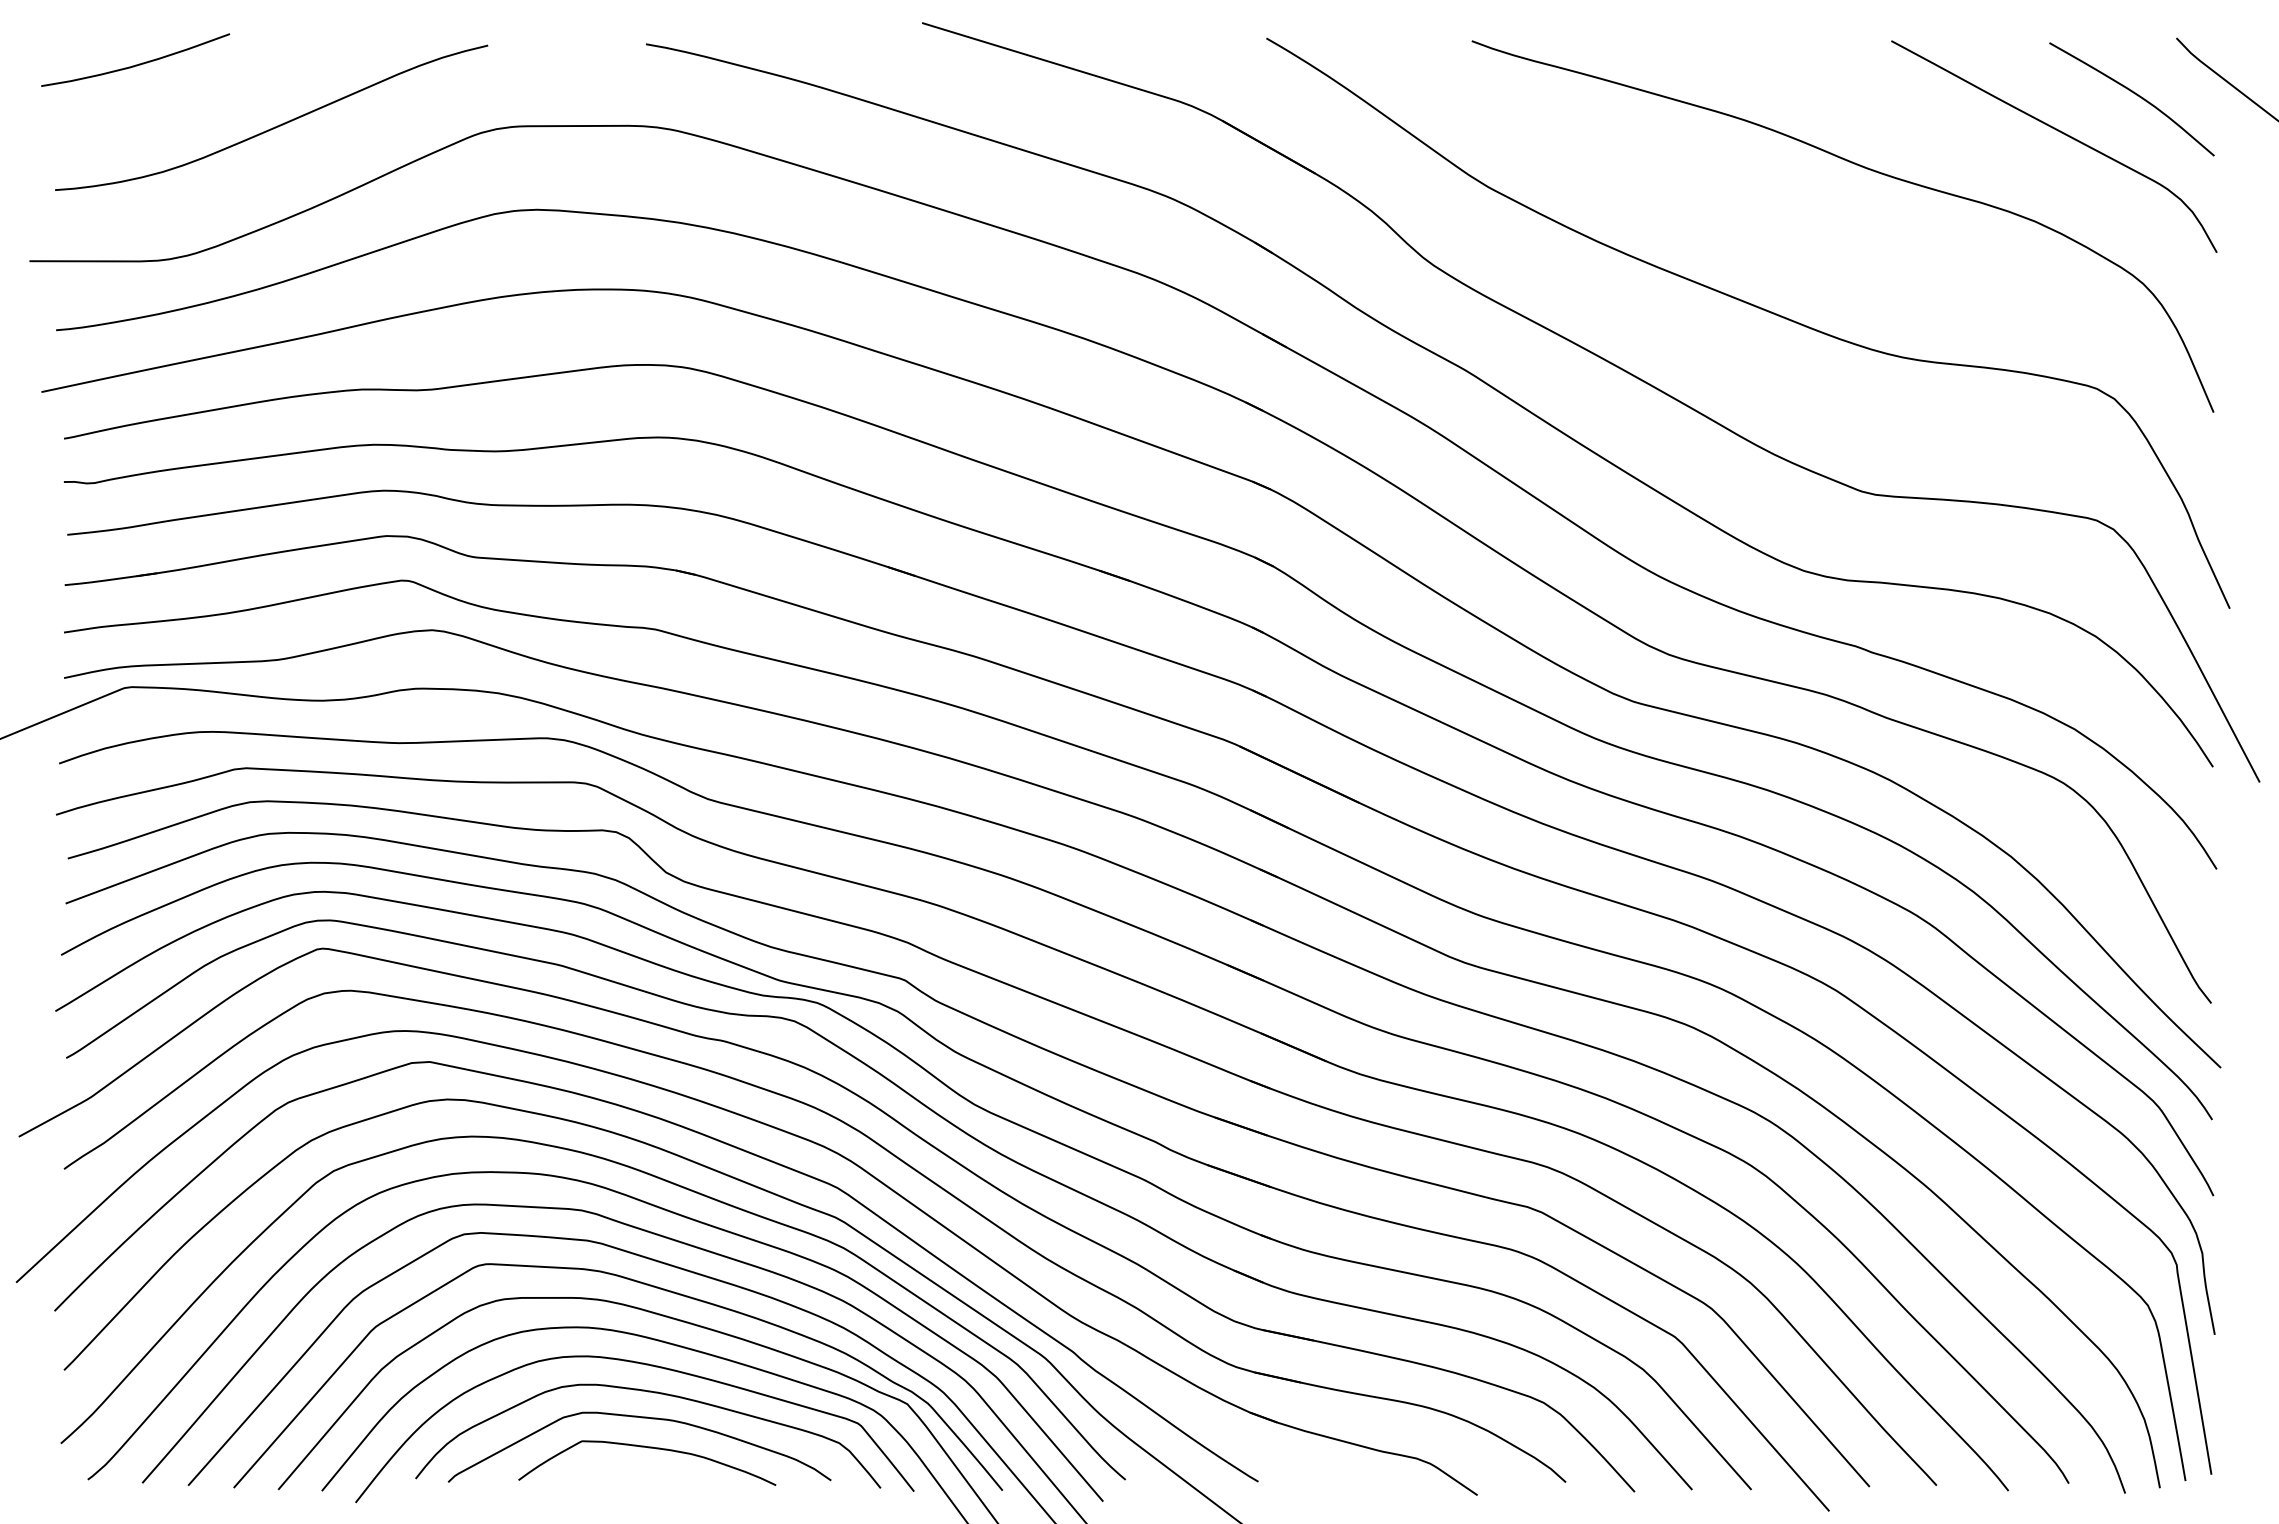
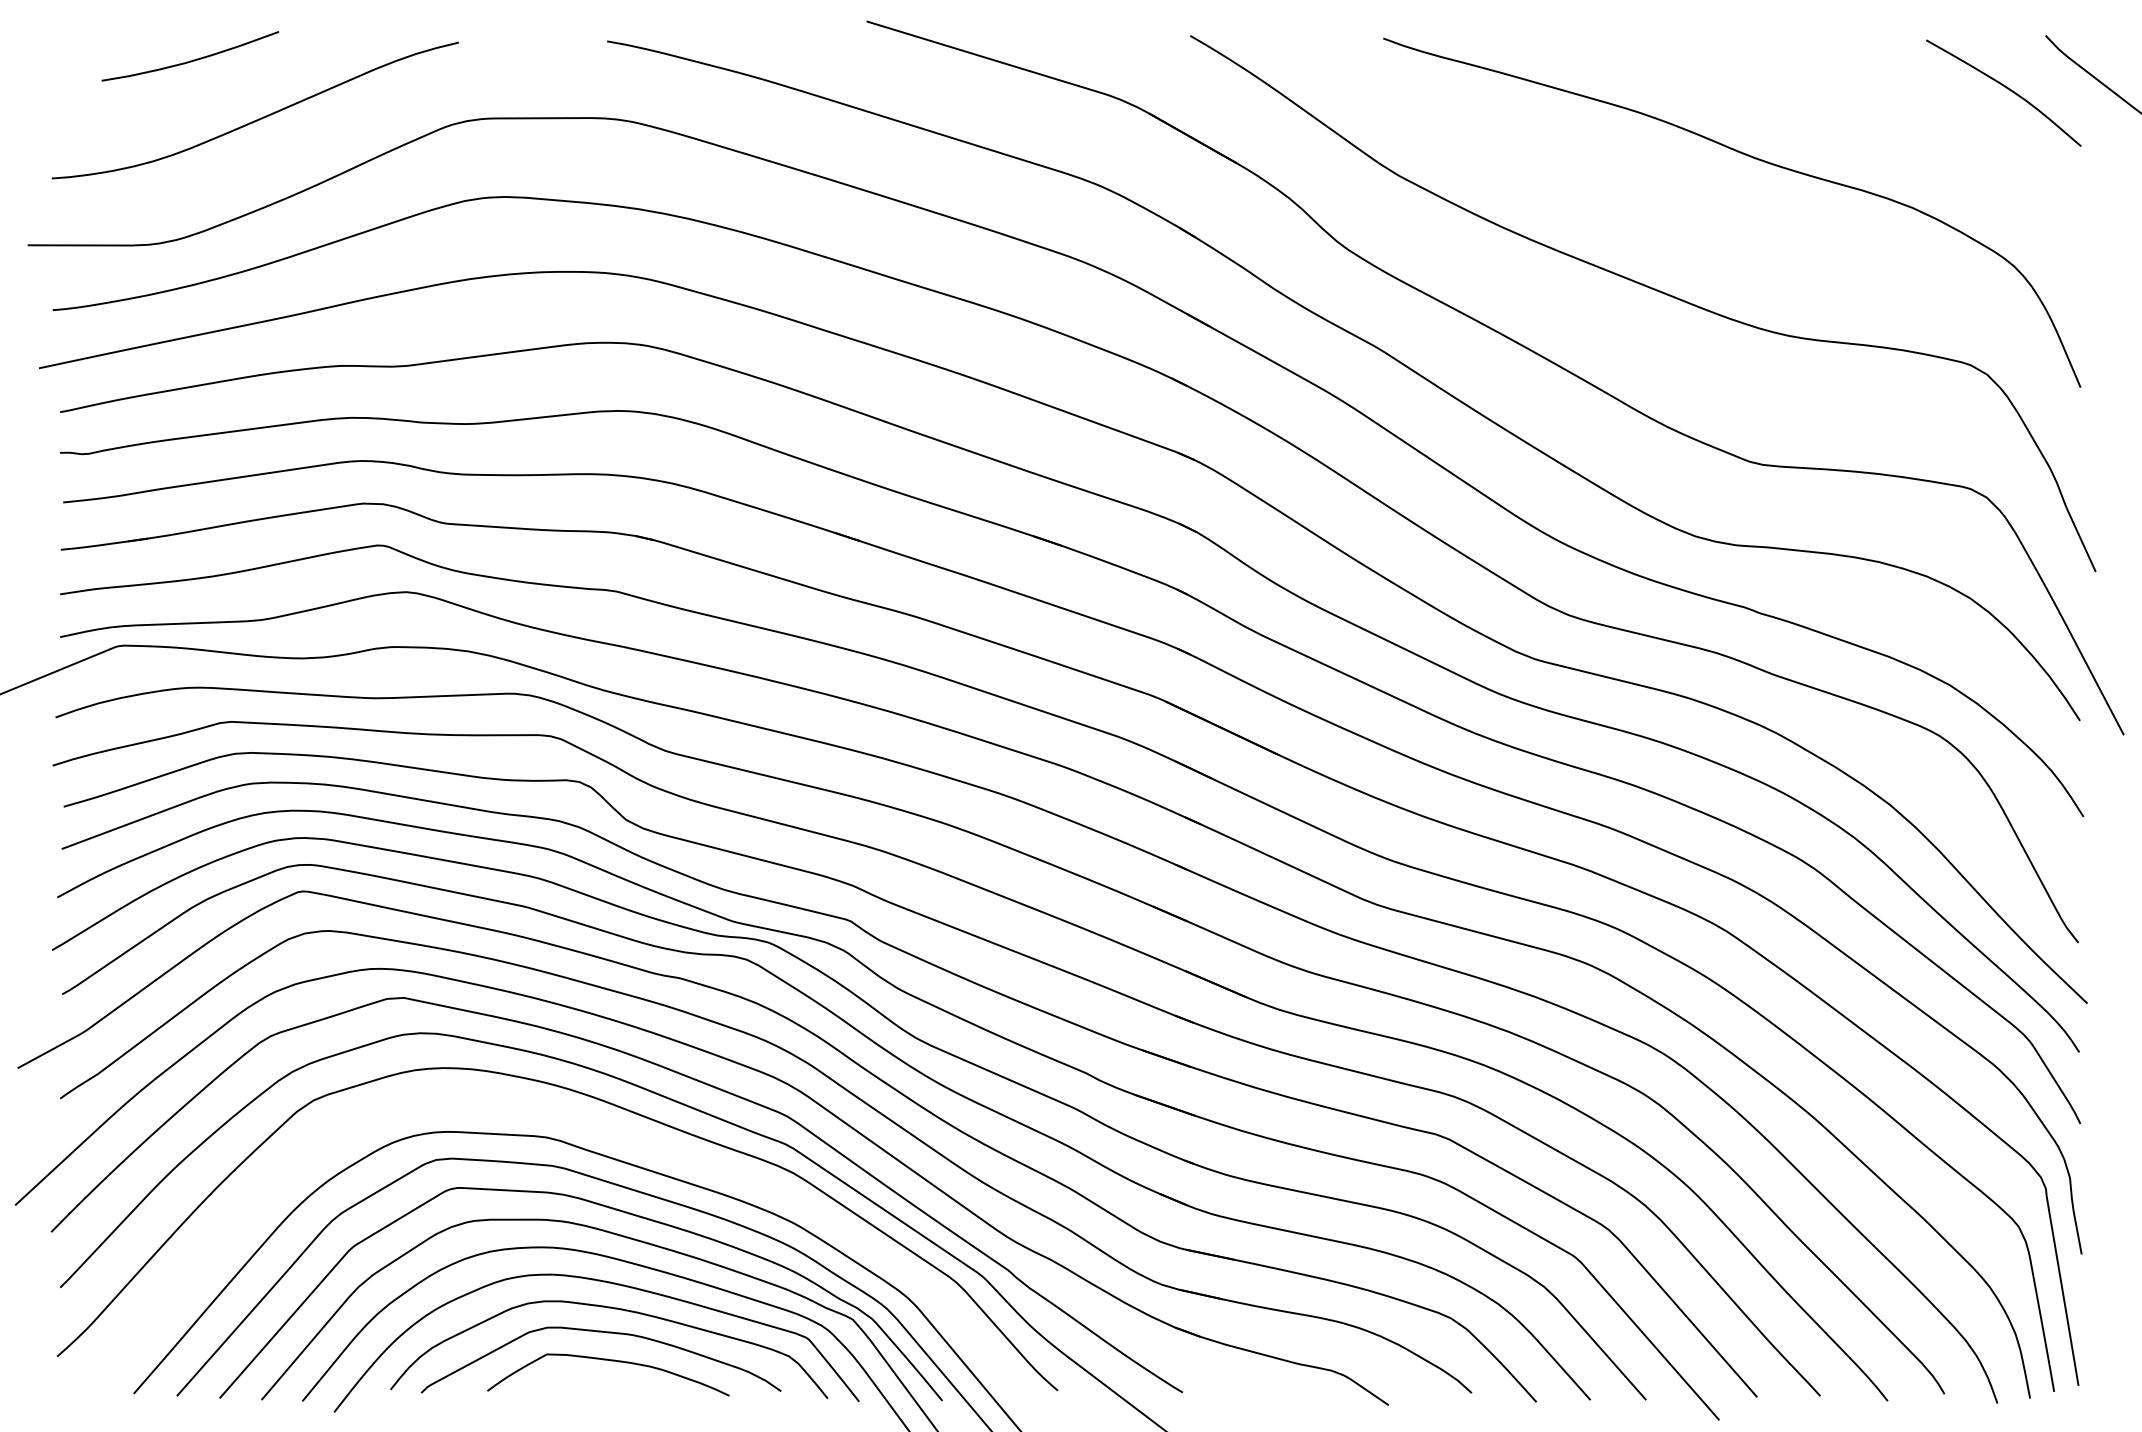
curve: (135, 64) -> (190, 60), moved
curve: (2061, 133) -> (1937, 125), removed
curve: (647, 1204) -> (608, 1131), removed

